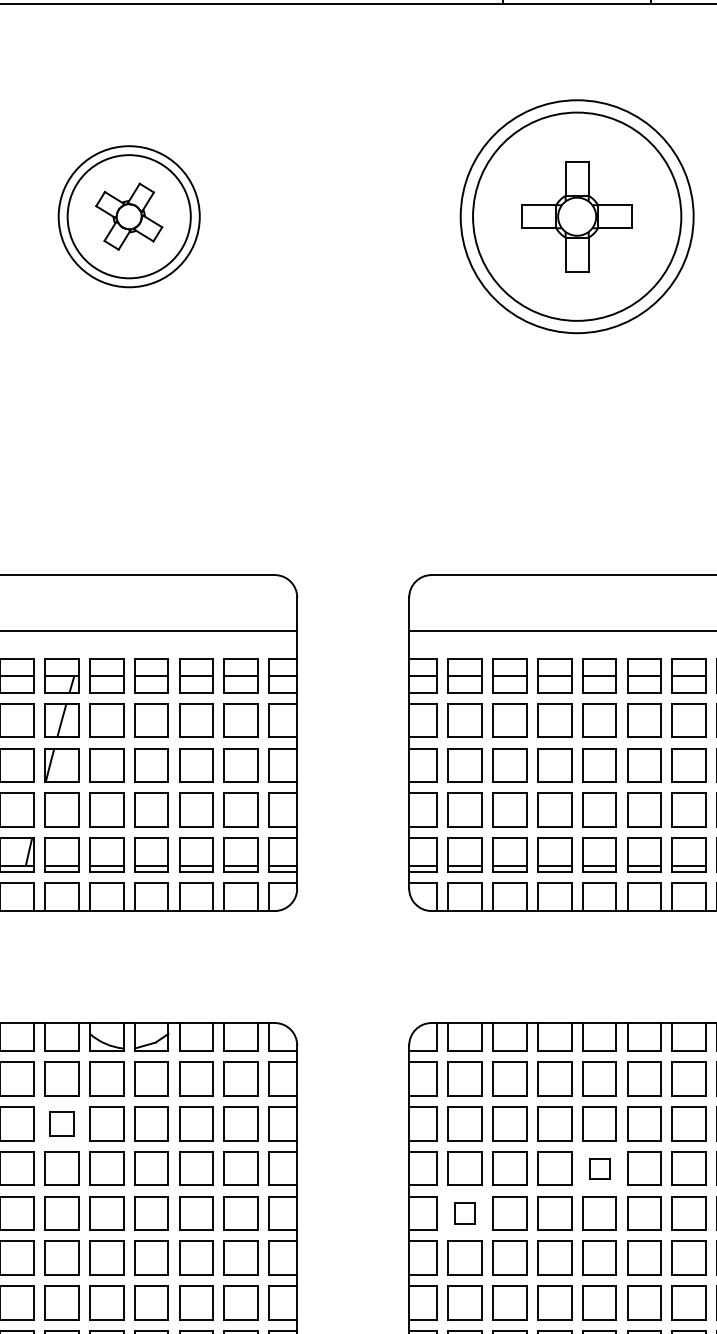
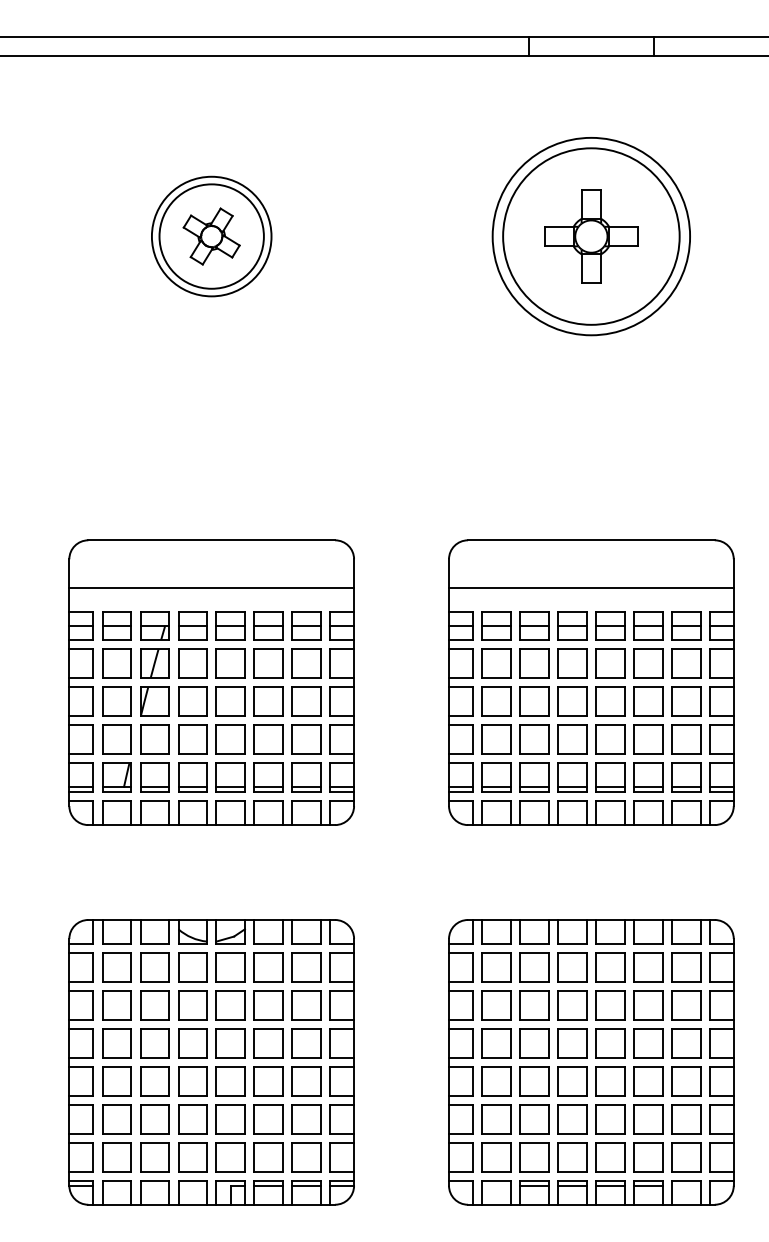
part: (61, 1123) -> (154, 1005), size x1.43
part: (599, 1168) -> (610, 1043), size x1.67
part: (465, 1213) -> (496, 1081), size x1.67

